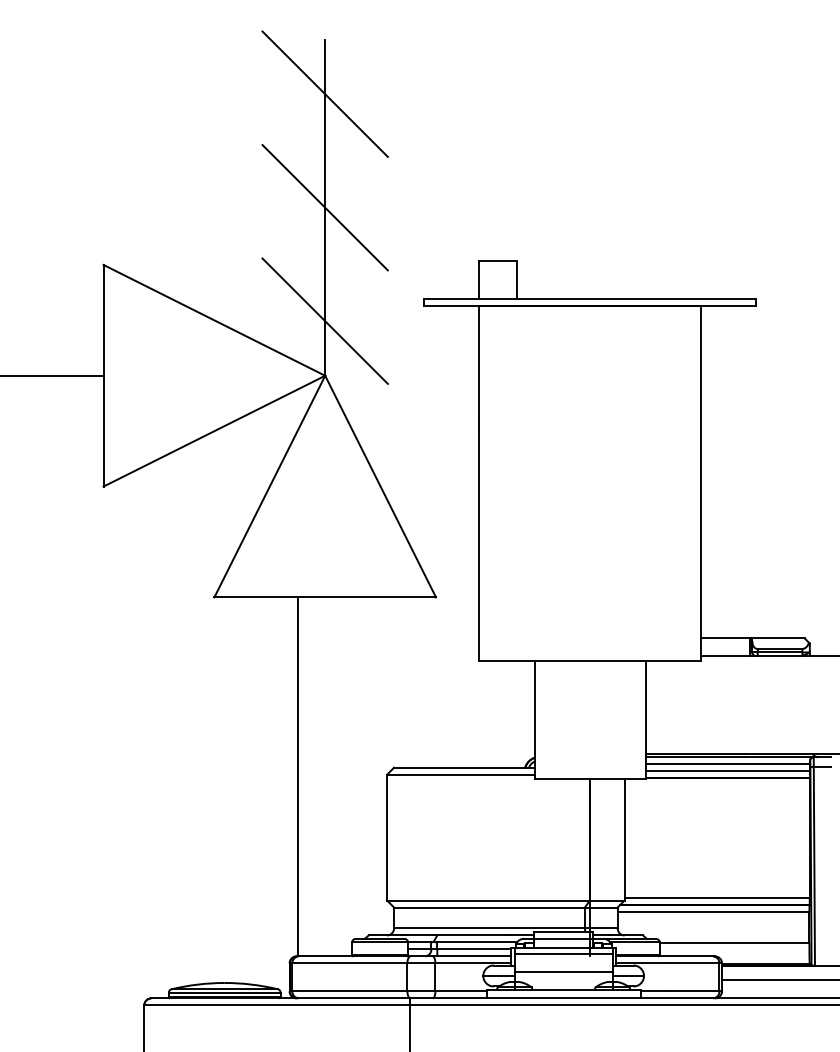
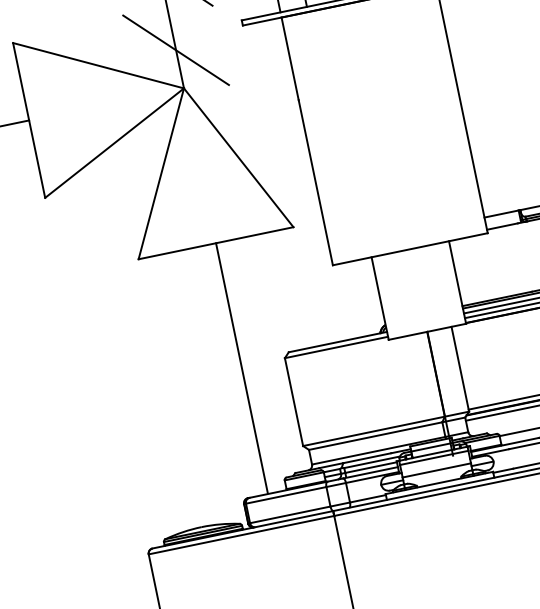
line: (298, 776) -> (242, 368), moved

